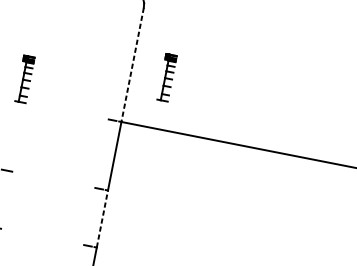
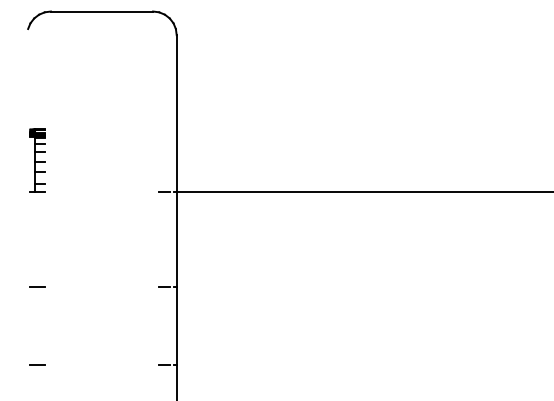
line: (132, 64) -> (176, 113), dashed -> solid
part: (166, 77) -> (225, 121), removed
line: (102, 218) -> (176, 325), dashed -> solid

